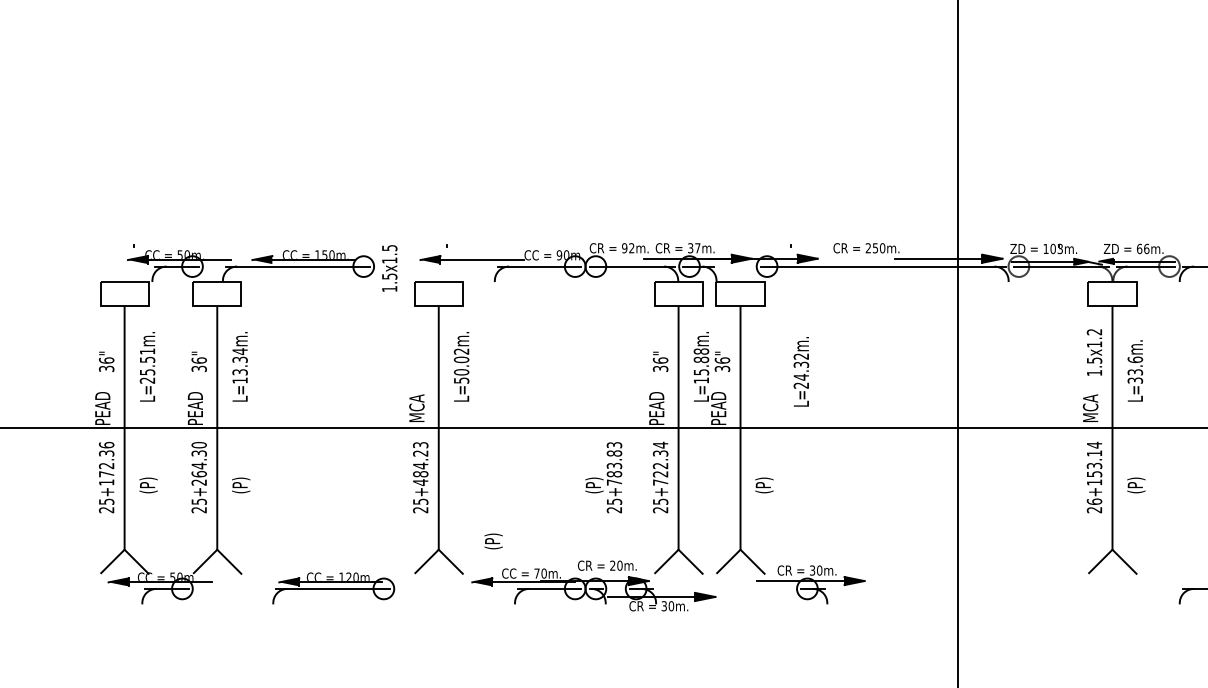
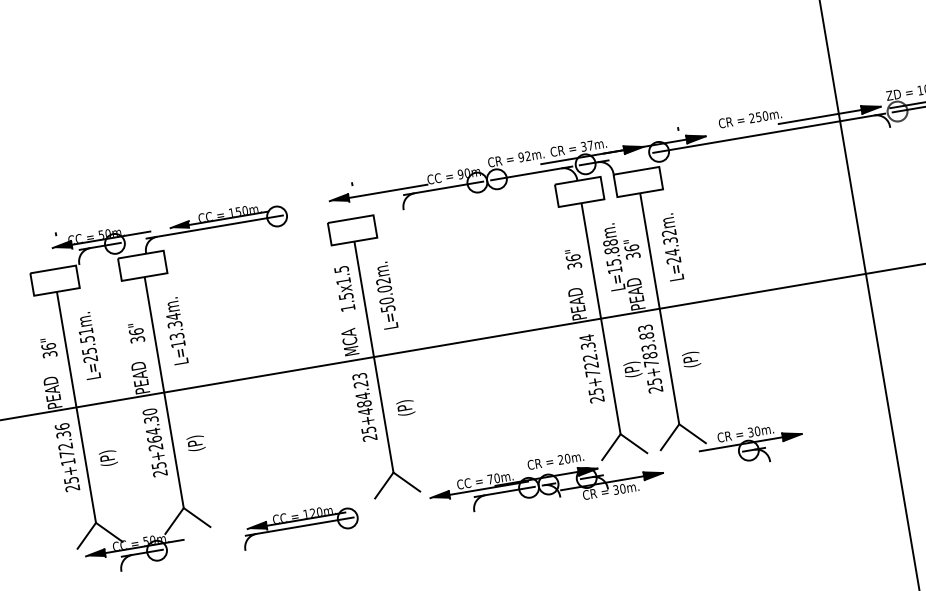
text: (389, 268) -> (344, 288), moved
text: (801, 371) -> (671, 247), moved
text: (603, 477) -> (640, 360), moved
text: (493, 541) -> (405, 407), moved

